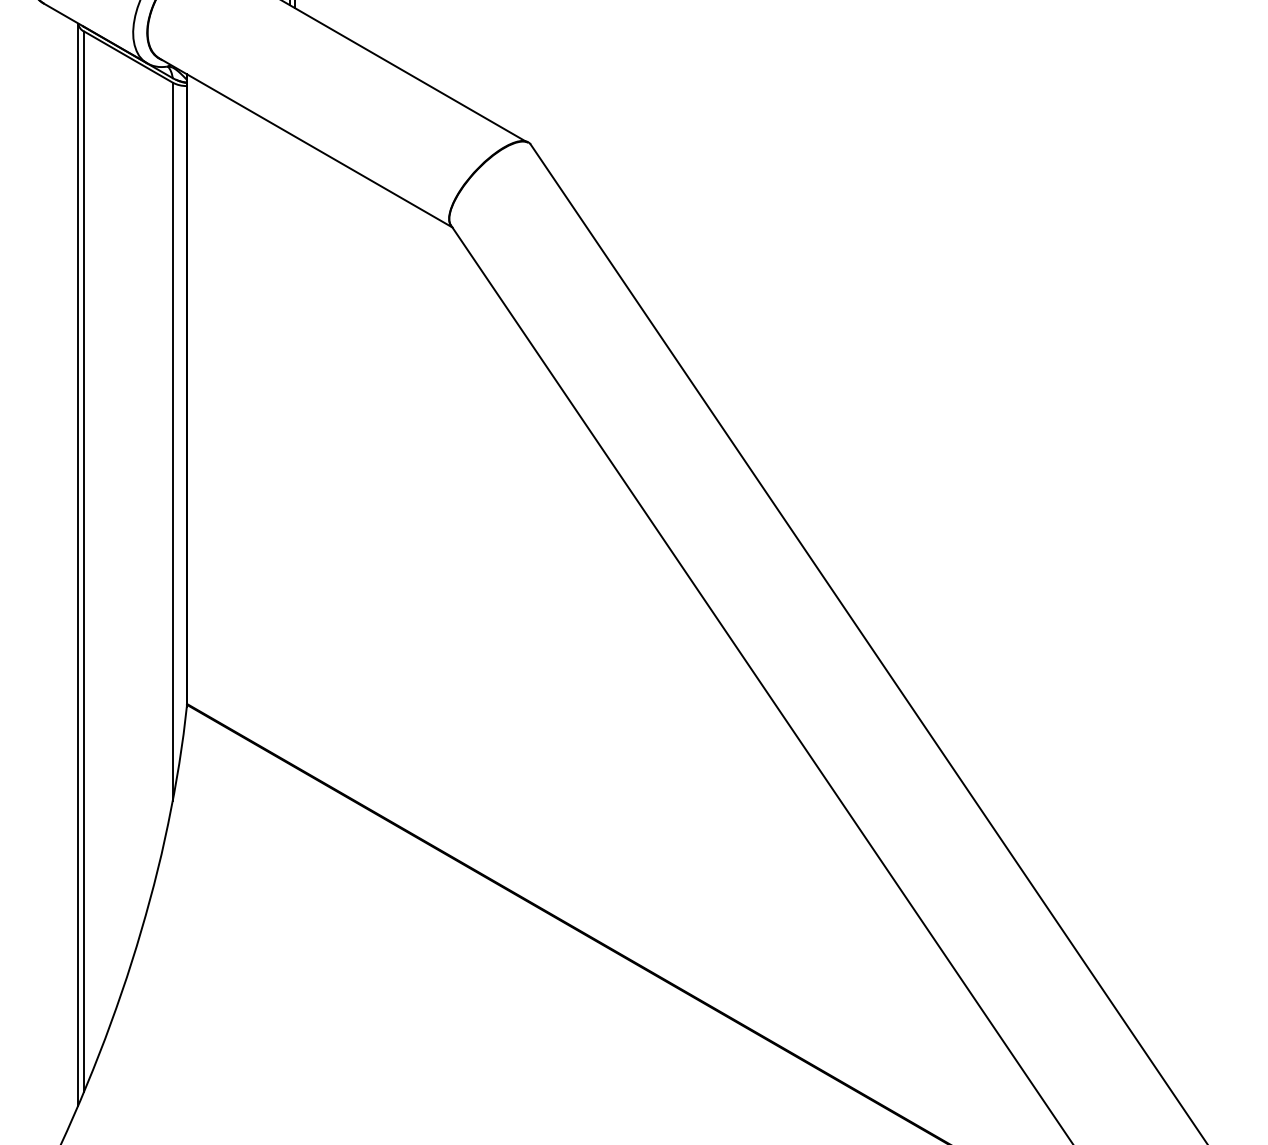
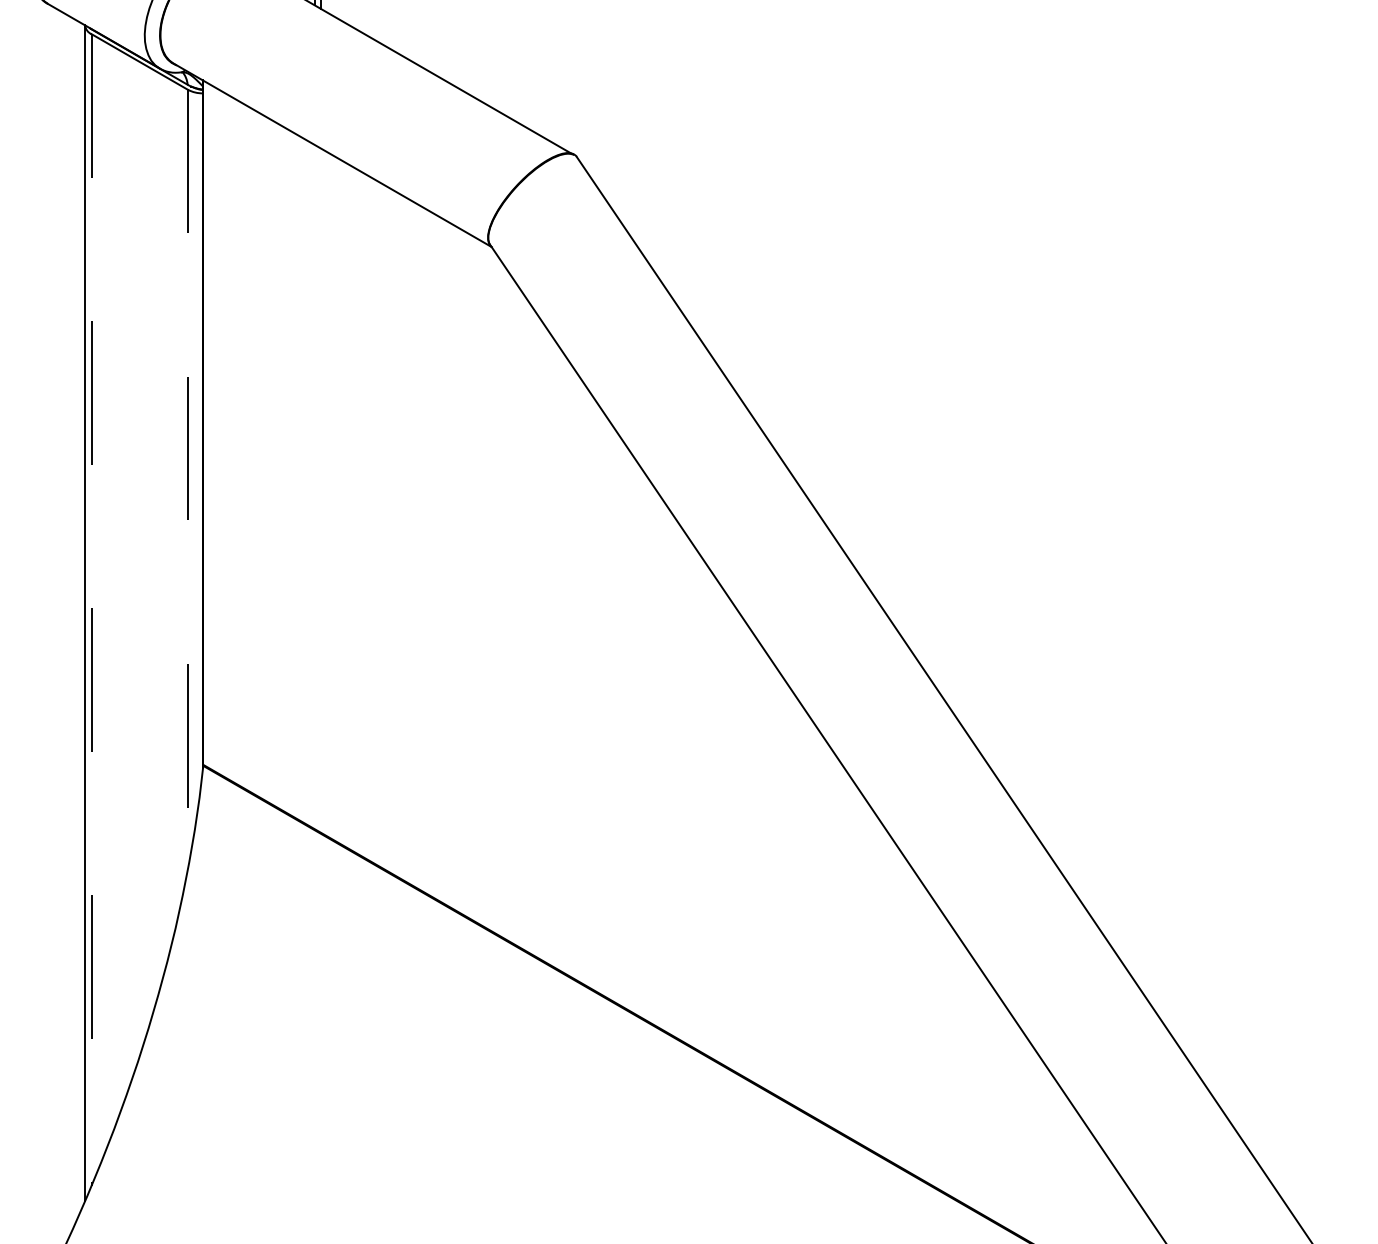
line: (172, 441) -> (187, 479), solid -> dashed
line: (84, 562) -> (91, 611), solid -> dashed

